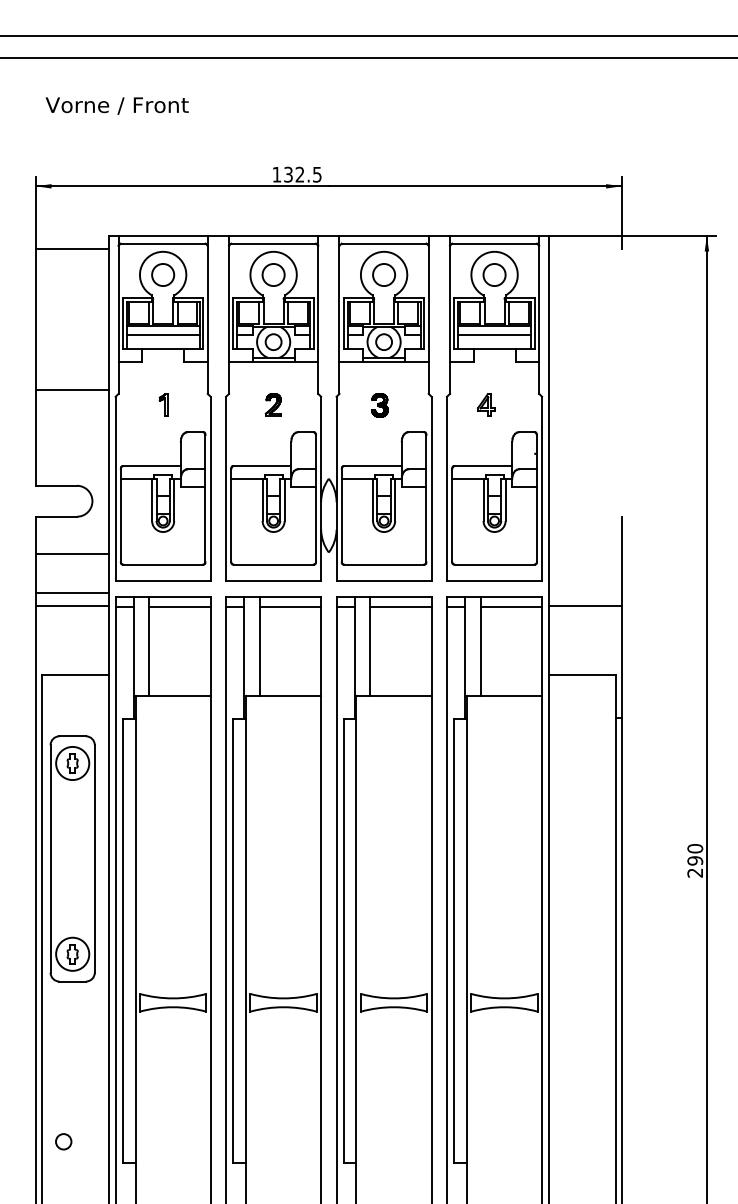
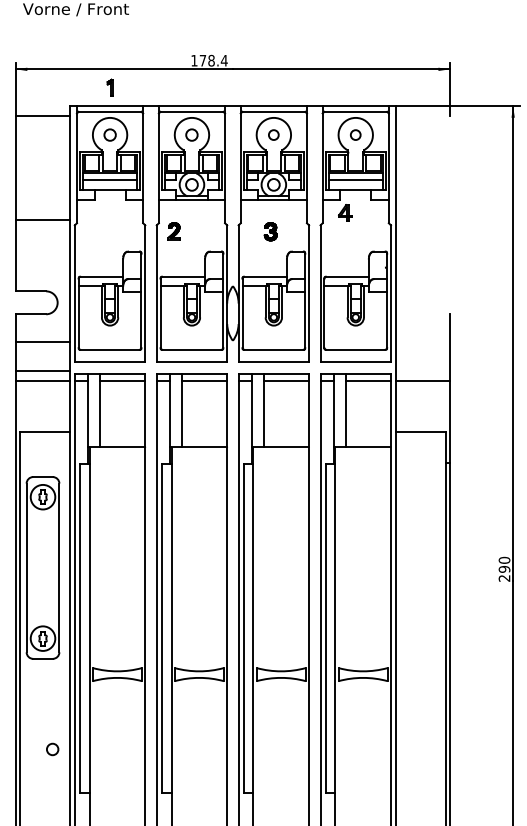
text: (303, 174) -> (214, 60), 132.5 -> 178.4
circle: (163, 274) -> (110, 134), size x0.7
circle: (273, 274) -> (191, 134), size x0.7
circle: (383, 274) -> (273, 134), size x0.6
circle: (494, 274) -> (355, 134), size x0.6
part: (163, 404) -> (110, 87), moved
part: (272, 404) -> (173, 231), moved
part: (486, 404) -> (345, 212), moved
circle: (63, 1141) -> (52, 749), moved

